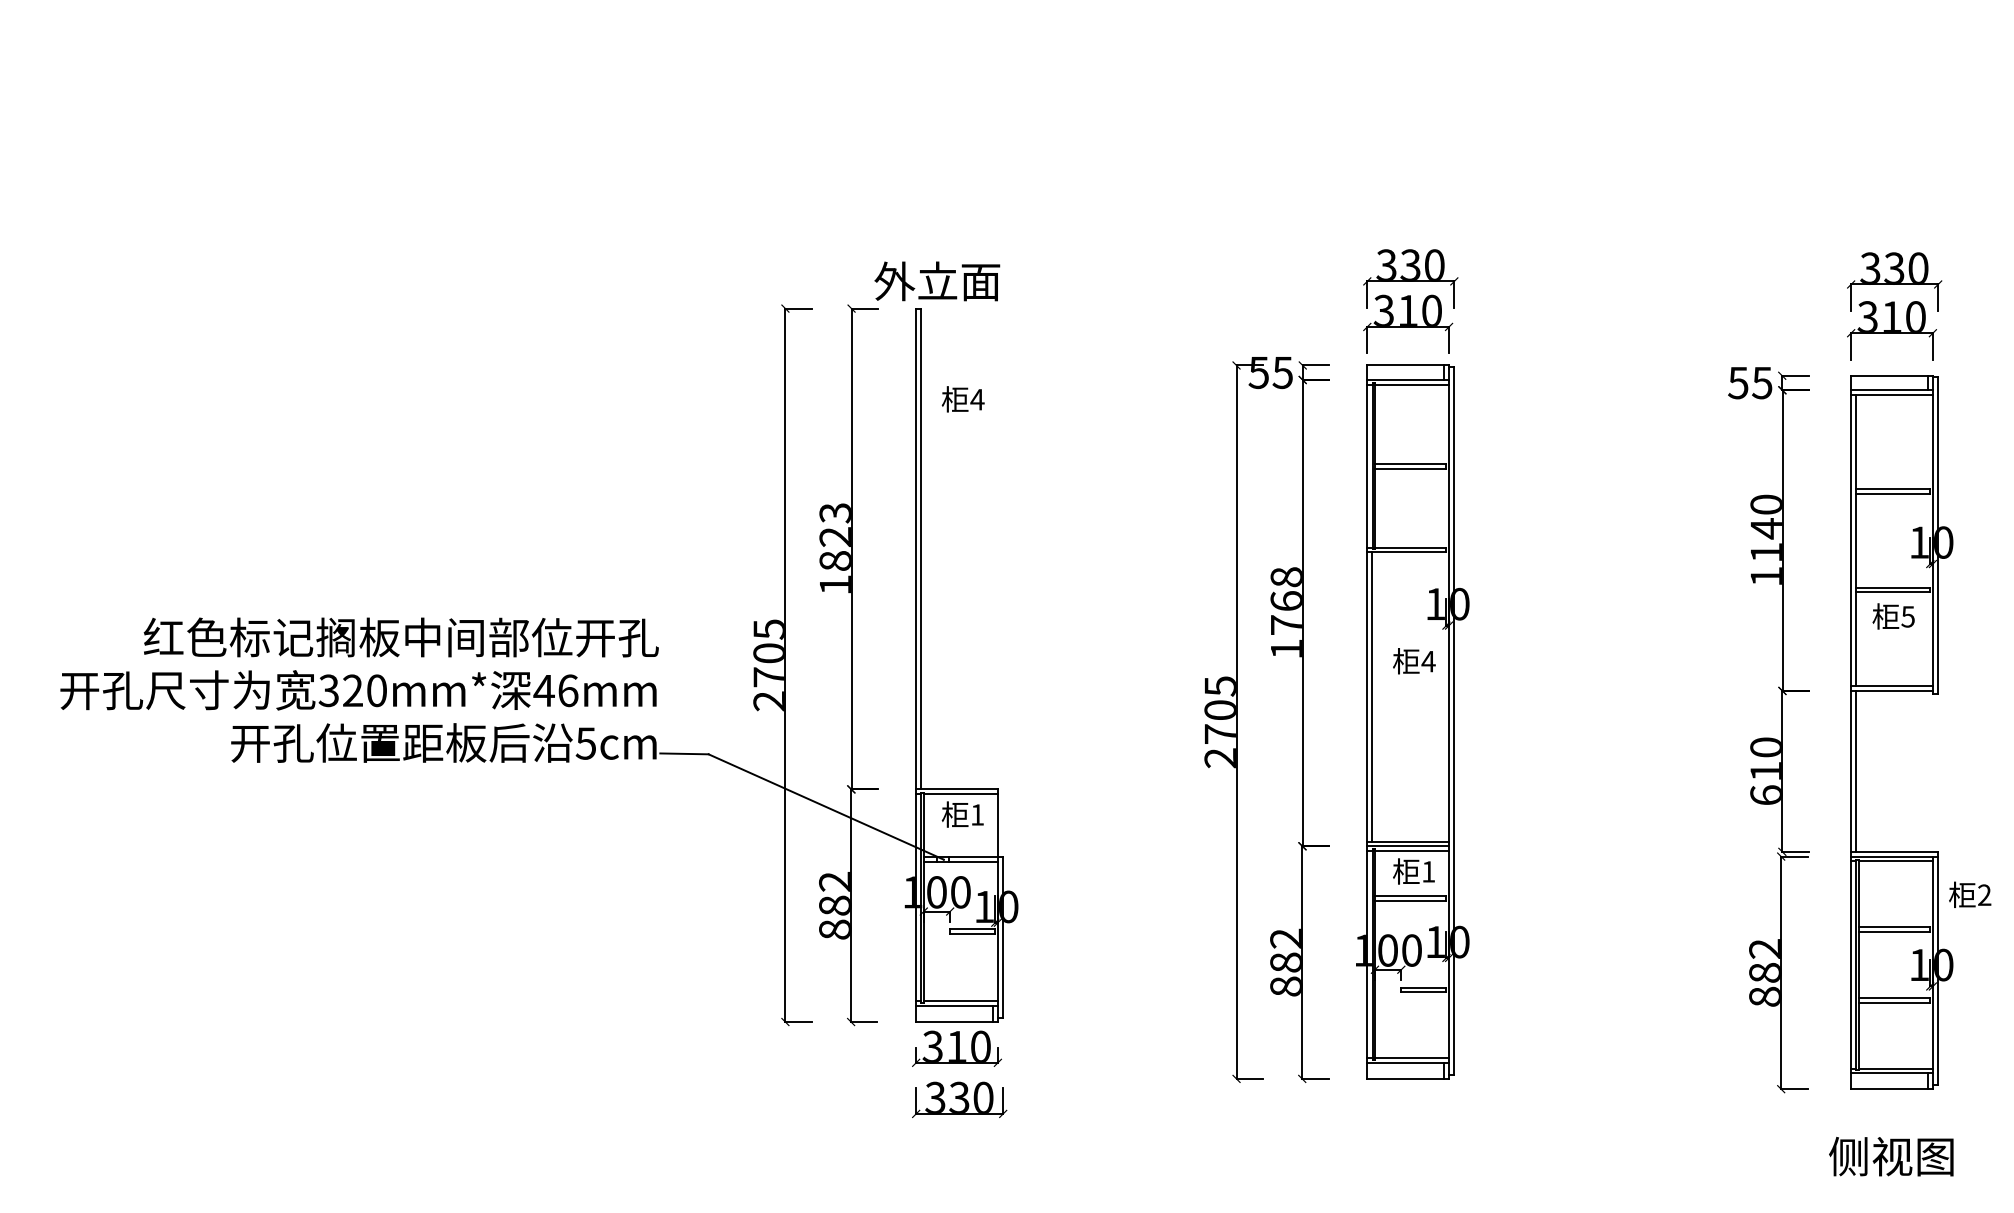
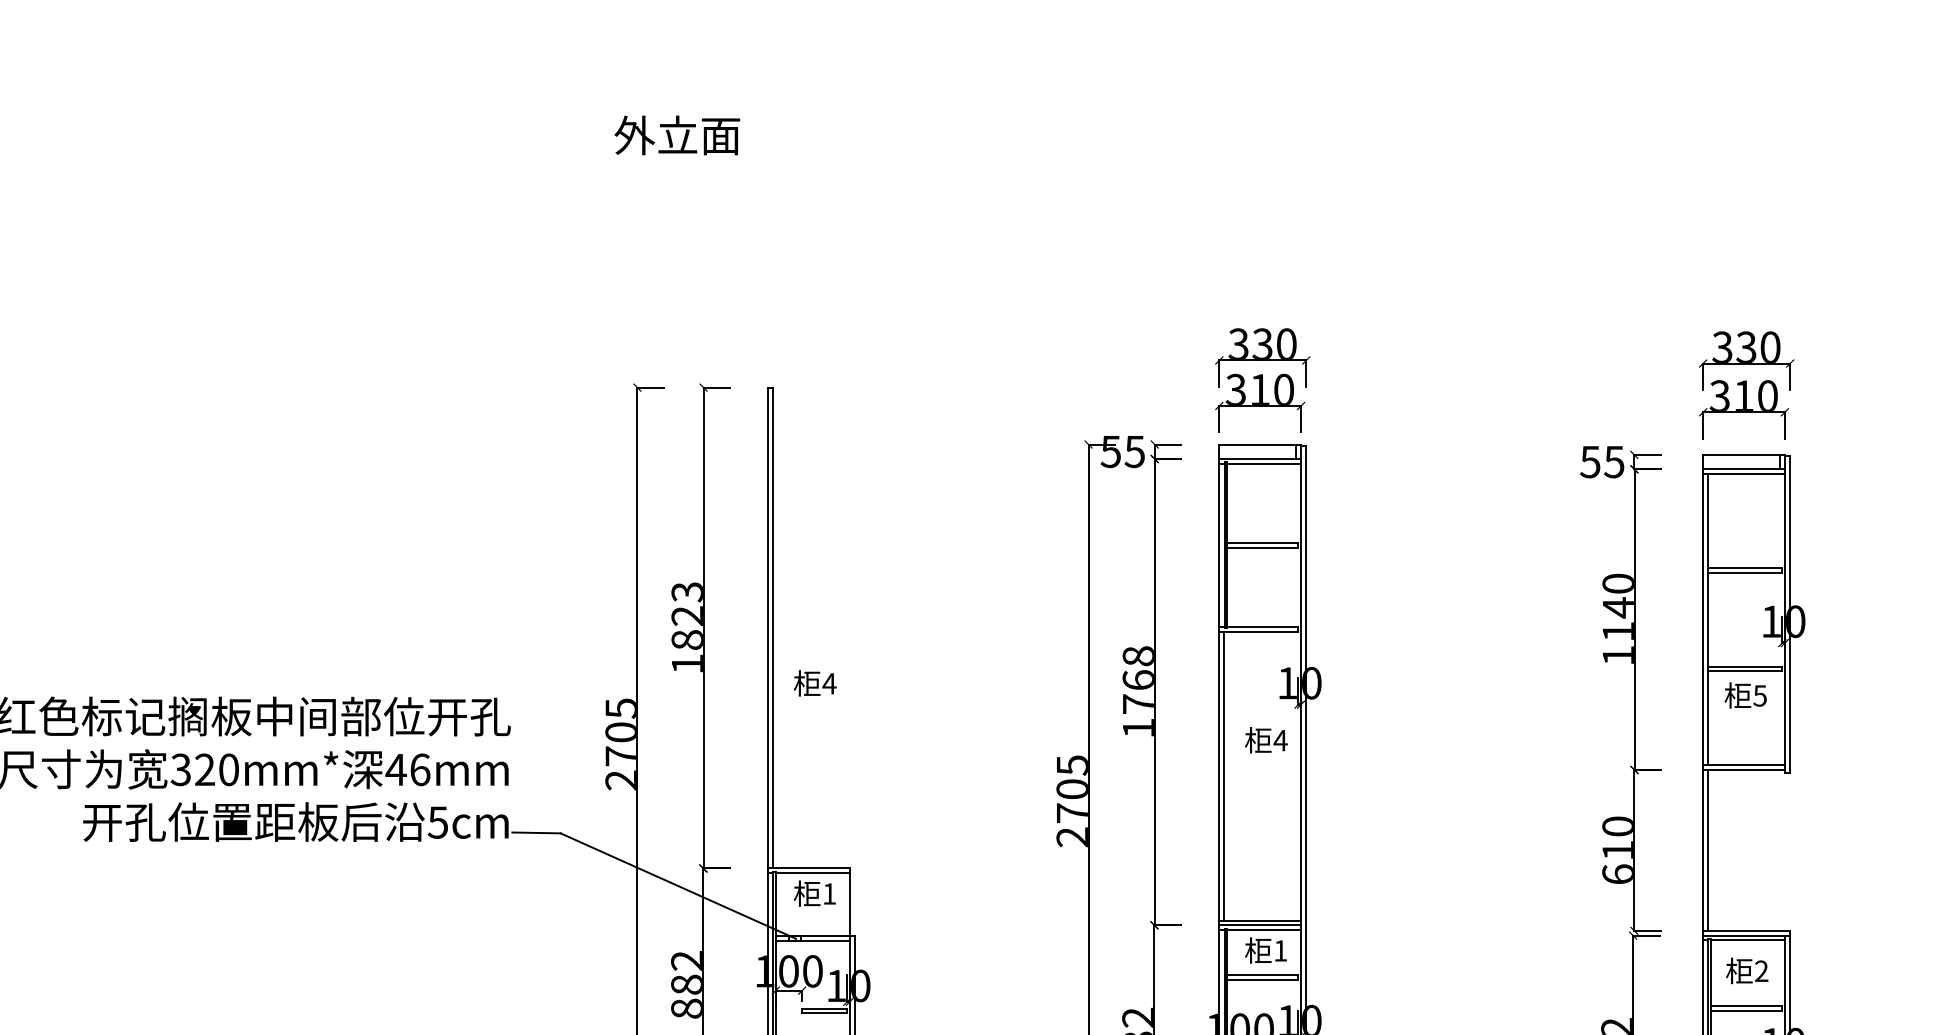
text: (937, 281) -> (677, 135), moved
text: (962, 399) -> (814, 683), moved
text: (1970, 894) -> (1747, 970), moved

